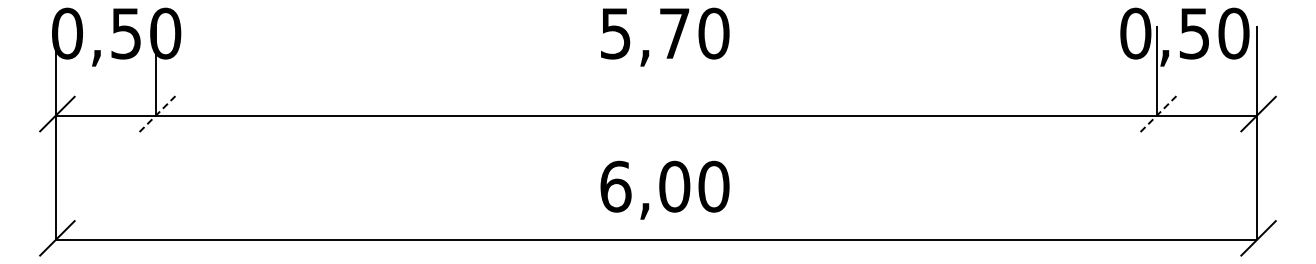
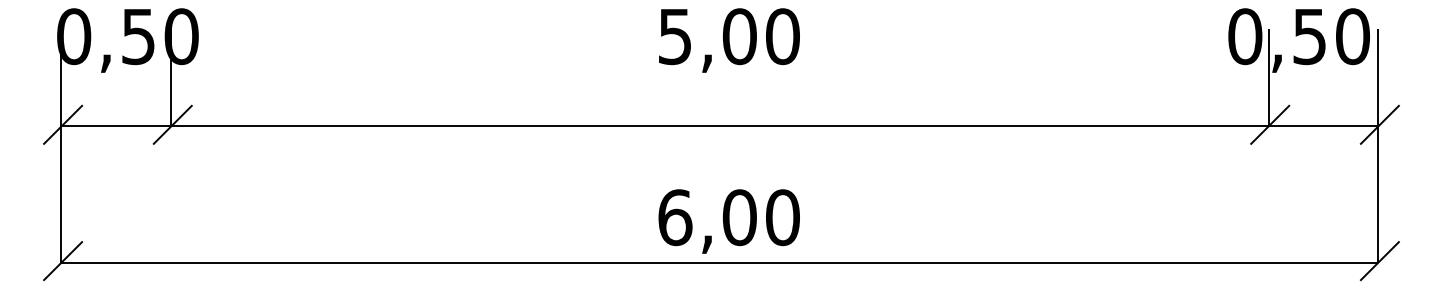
text: (674, 33) -> (739, 36), 5,70 -> 5,00
line: (157, 113) -> (172, 124), dashed -> solid
line: (1158, 113) -> (1270, 124), dashed -> solid
text: (664, 189) -> (728, 220), moved

